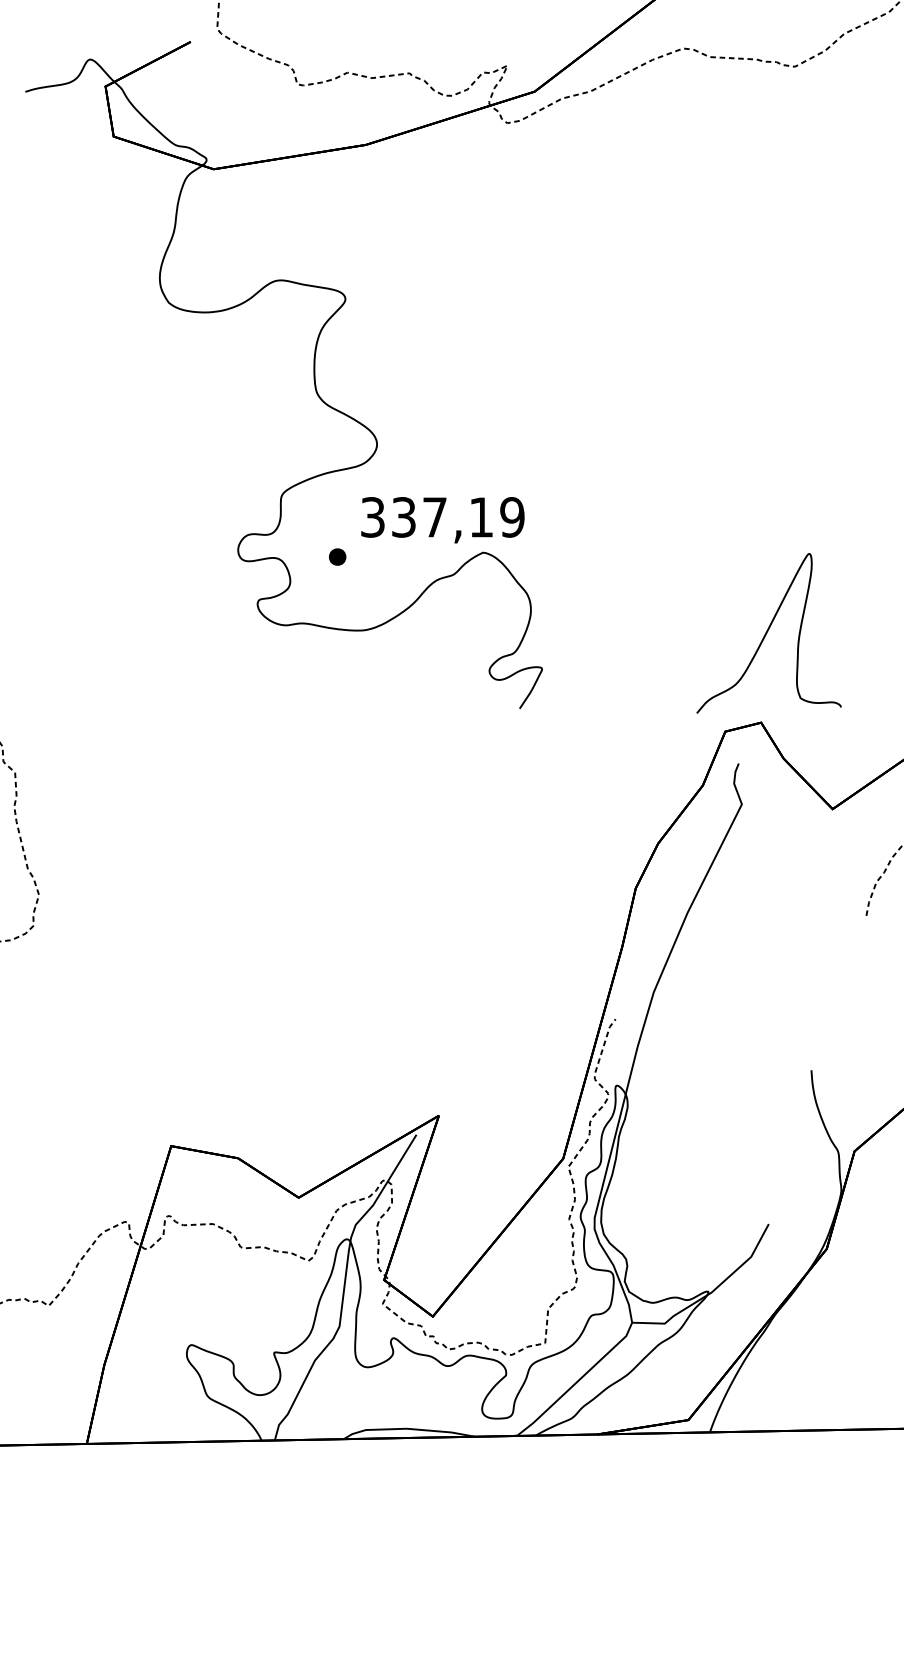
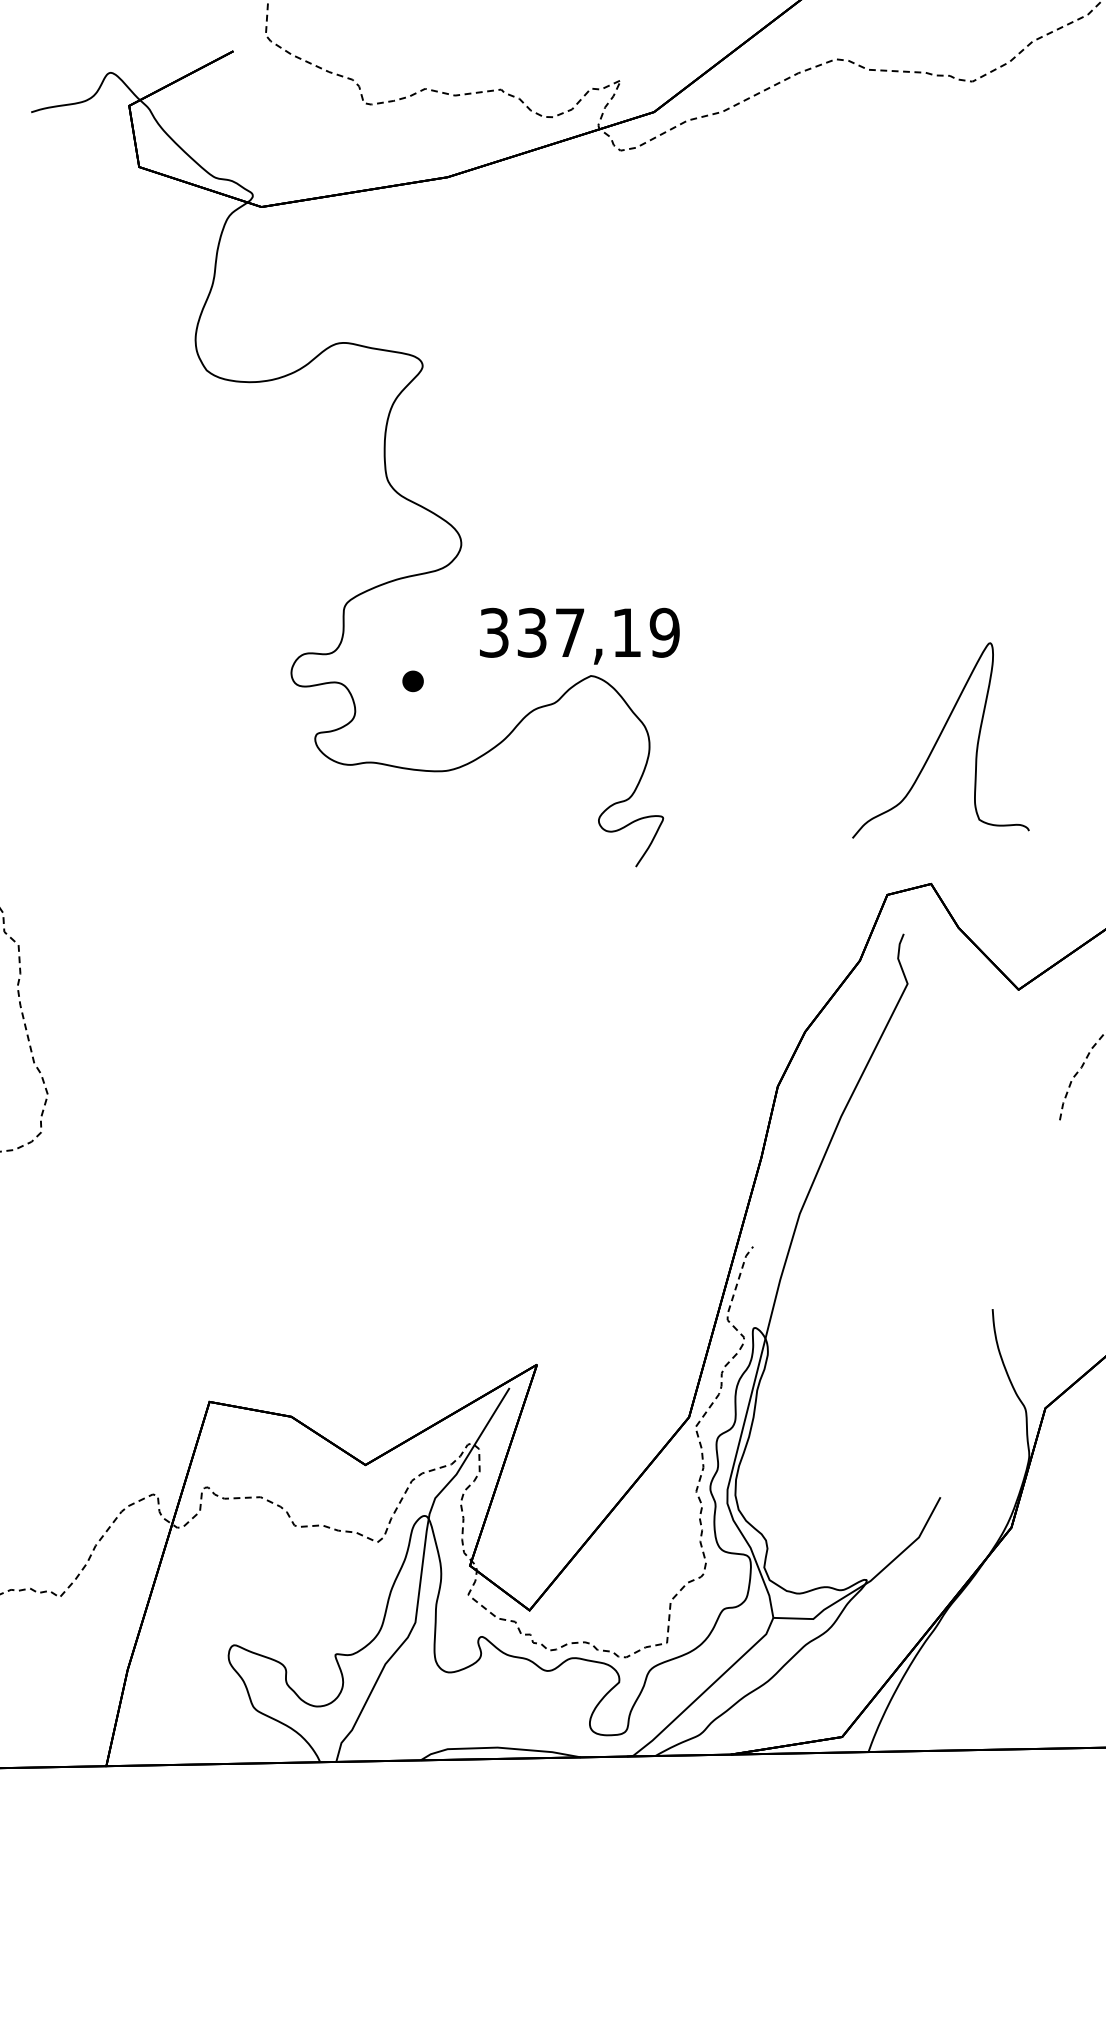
text: (442, 520) -> (579, 636), moved
curve: (767, 633) -> (938, 740), moved

